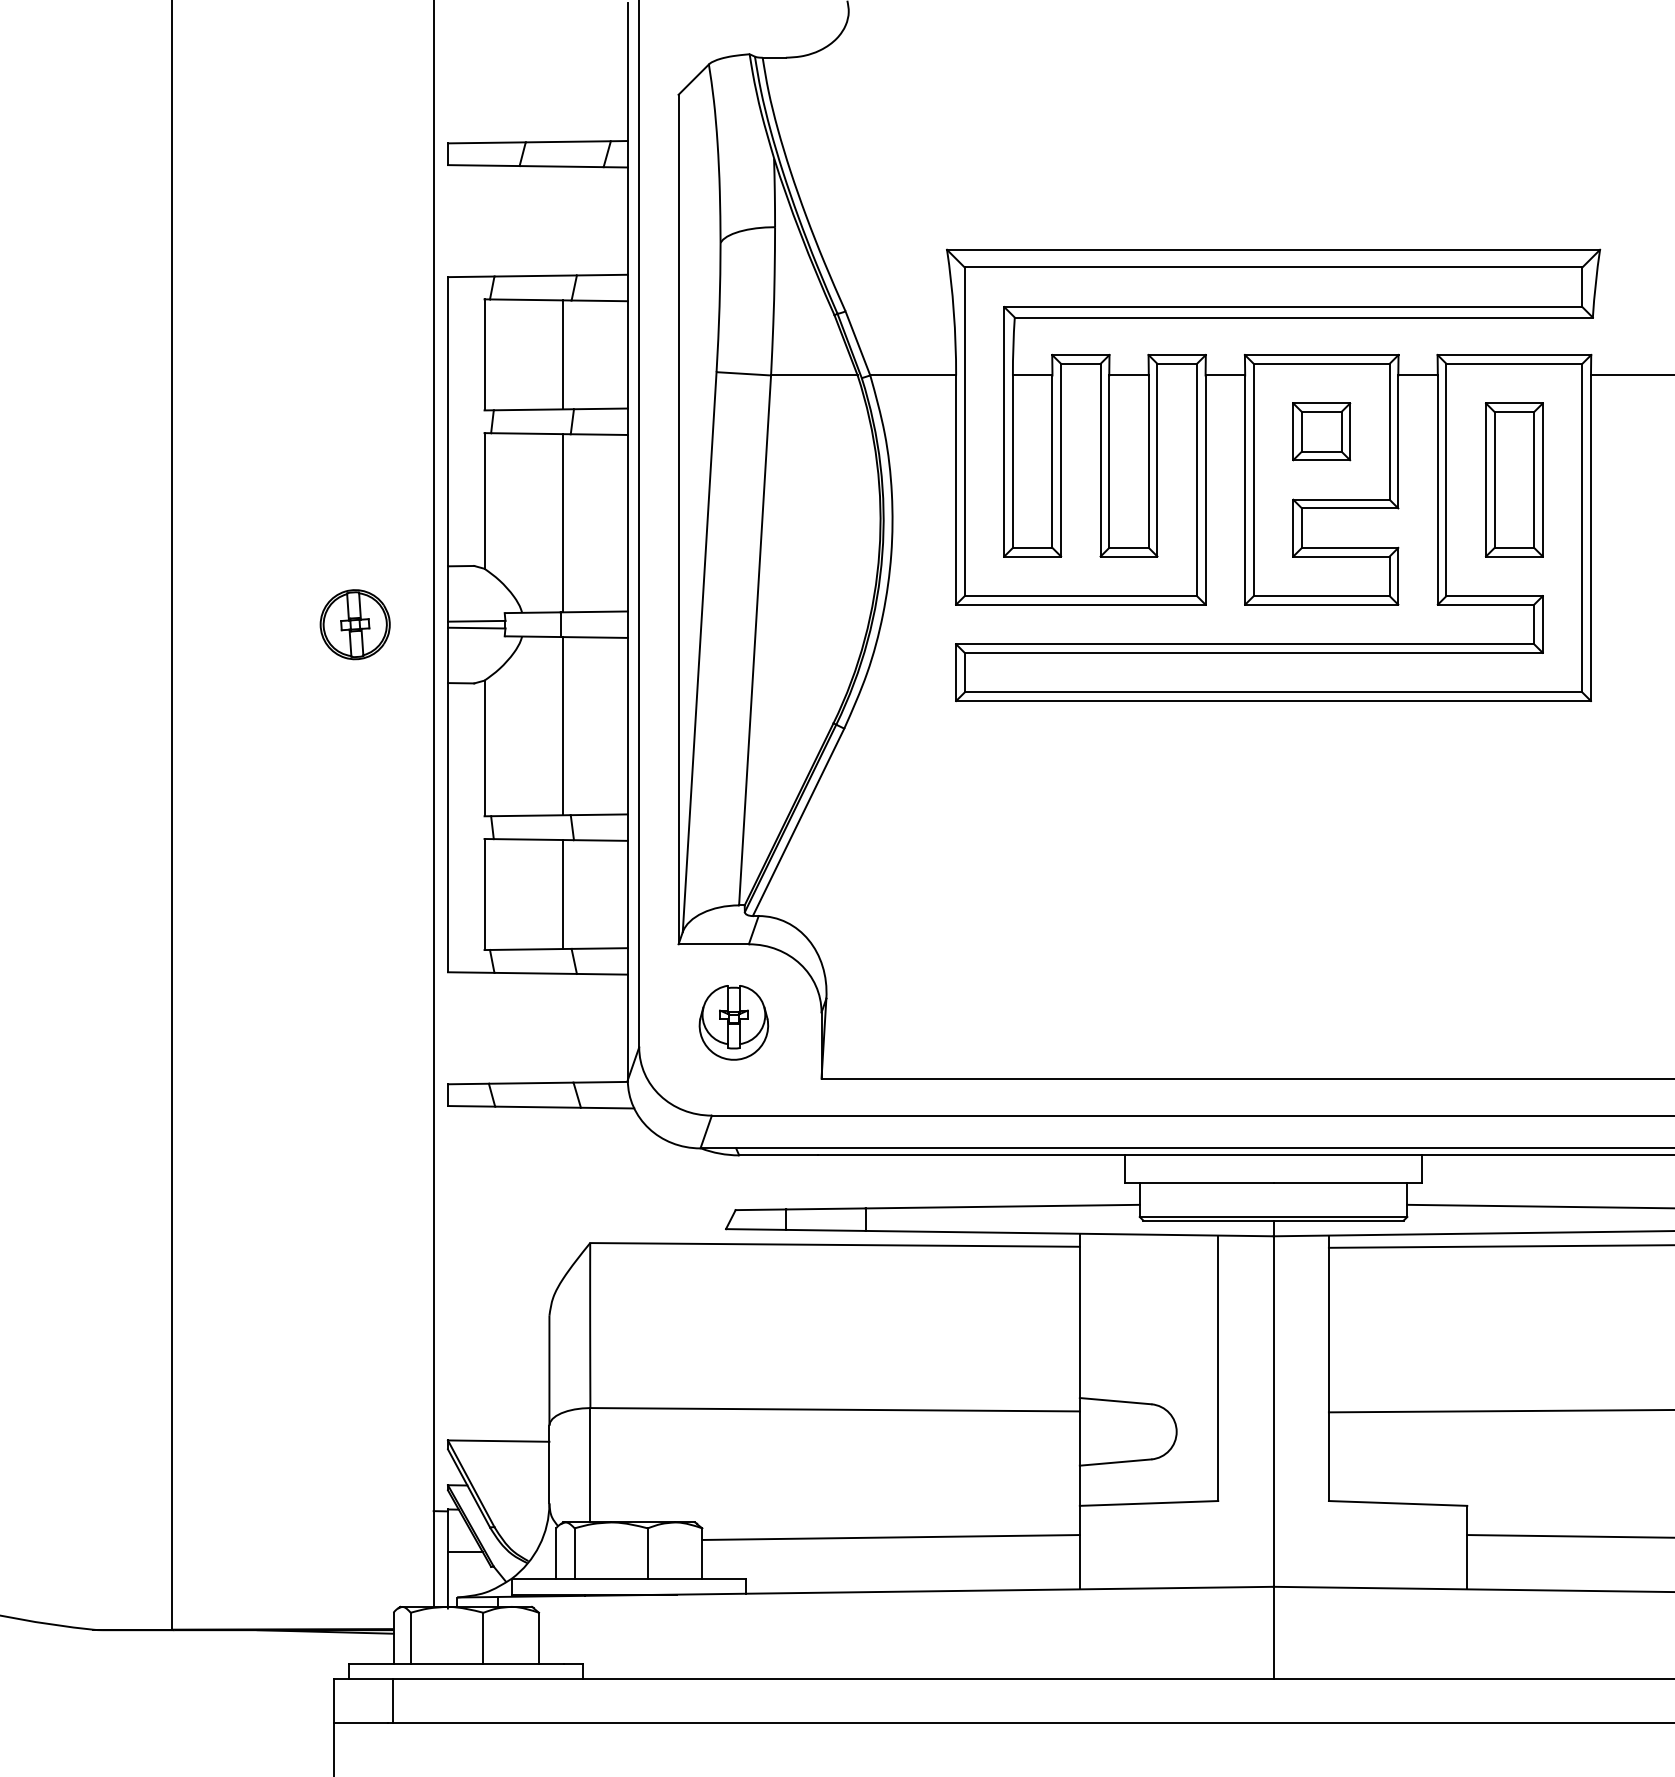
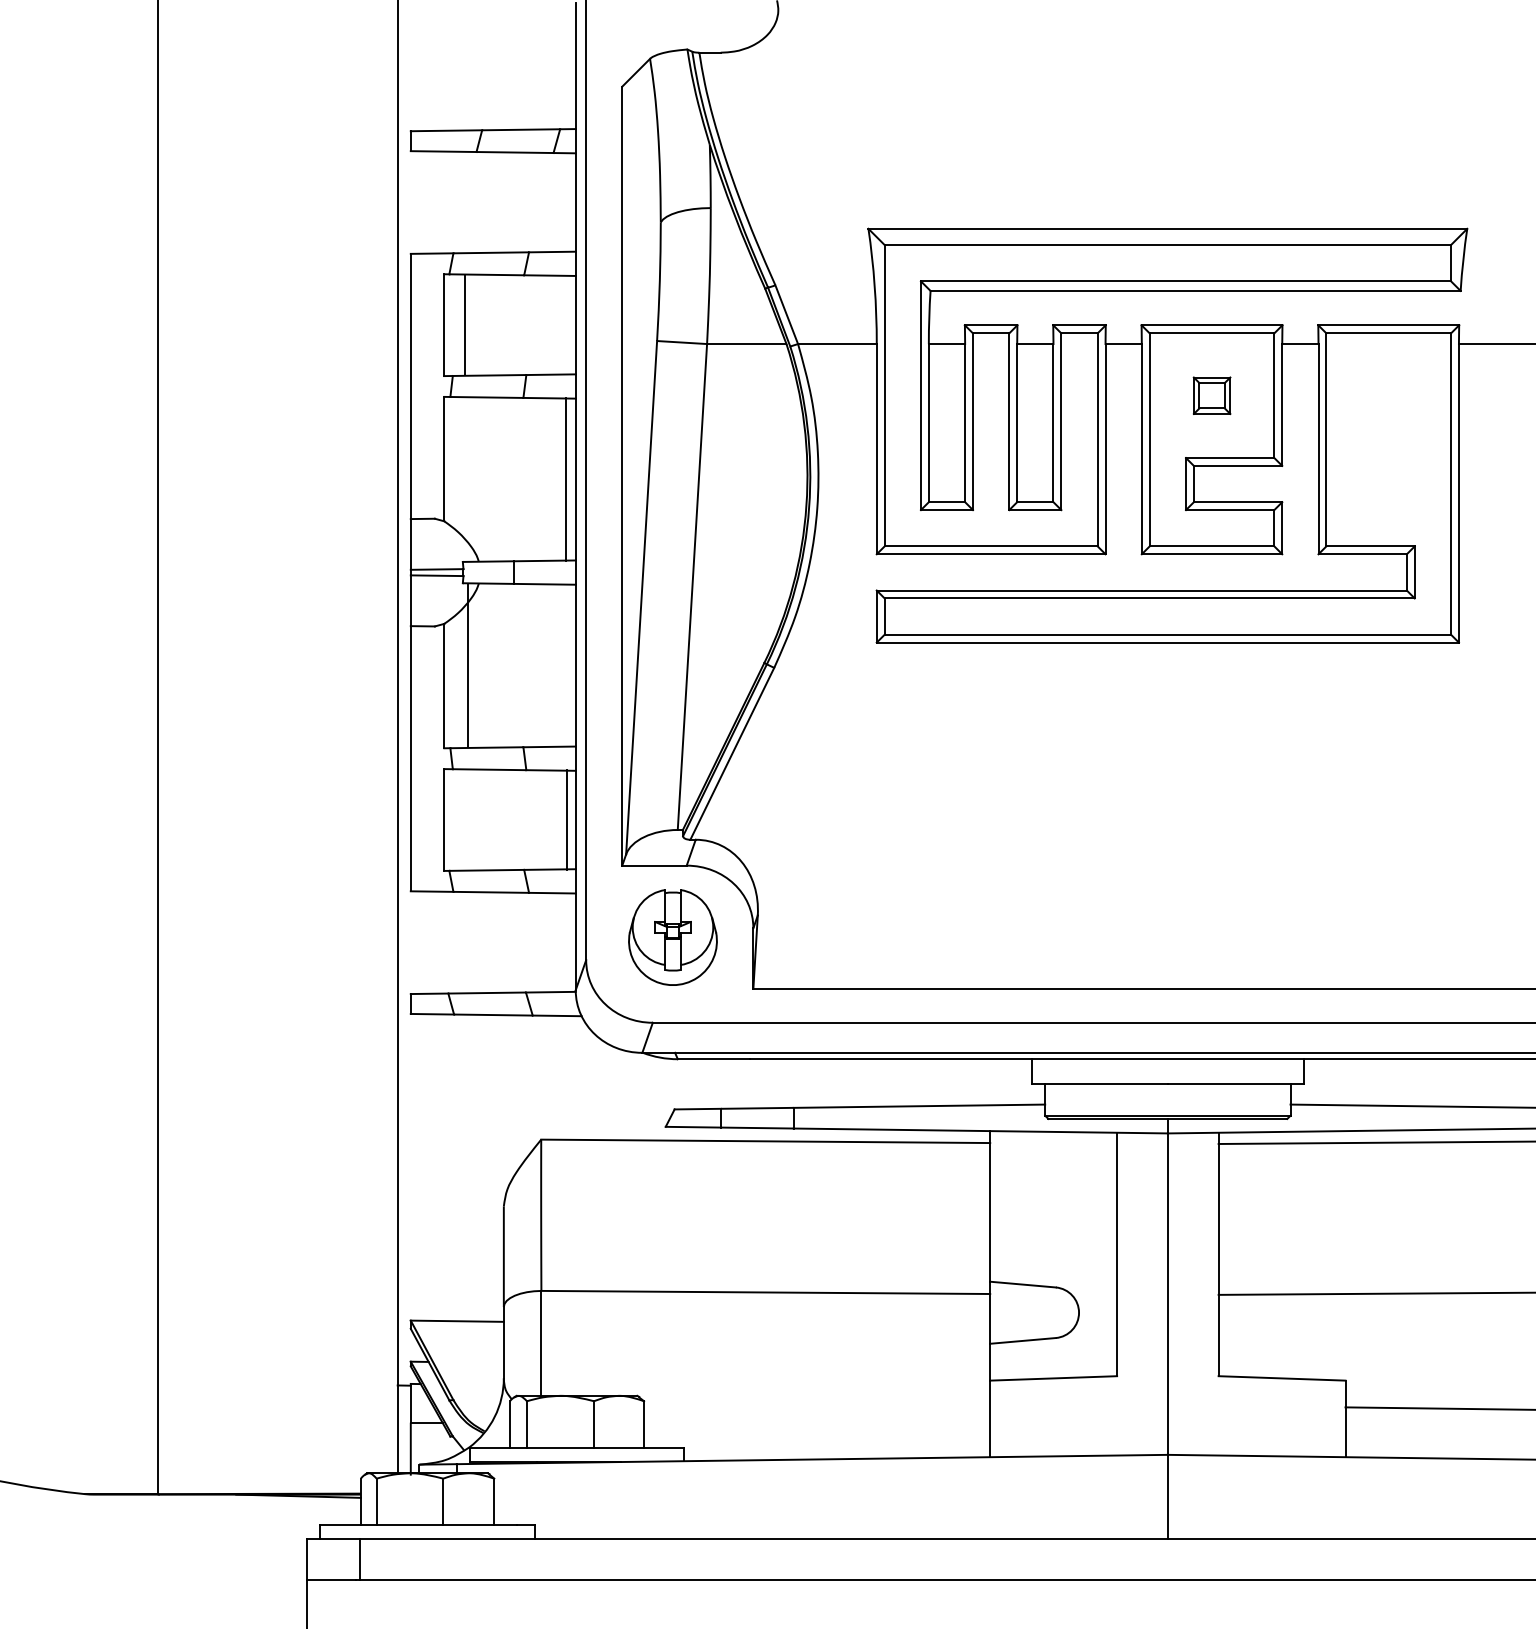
line: (563, 354) -> (465, 324), moved
part: (1321, 431) -> (1211, 395), size x0.7
part: (1514, 479) -> (1388, 439), removed
line: (563, 523) -> (566, 479), moved
part: (354, 624) -> (325, 572), removed
line: (563, 726) -> (468, 665), moved
line: (563, 894) -> (567, 820), moved
part: (733, 1022) -> (672, 937), size x1.4
line: (890, 1537) -> (816, 1409), removed

